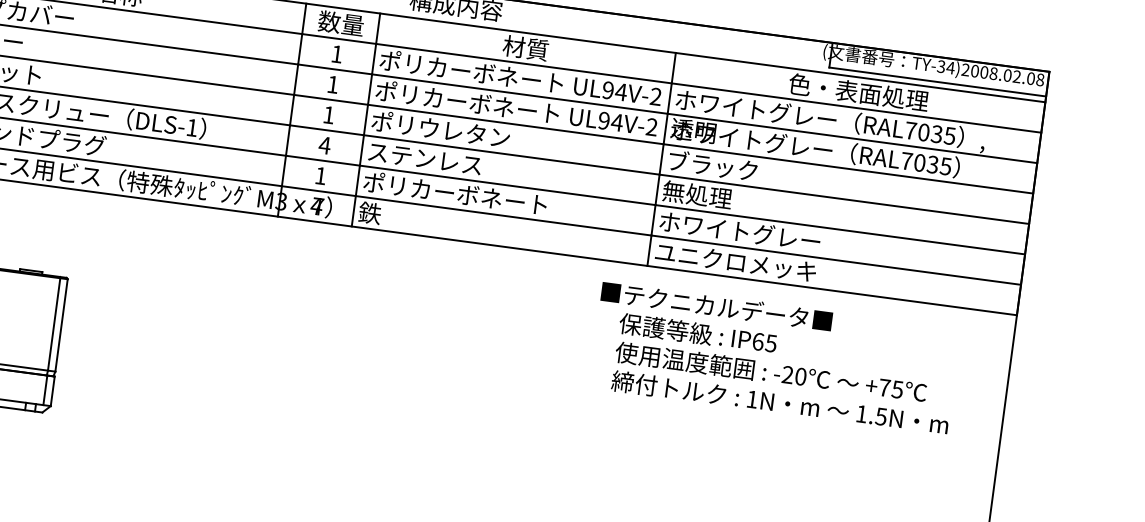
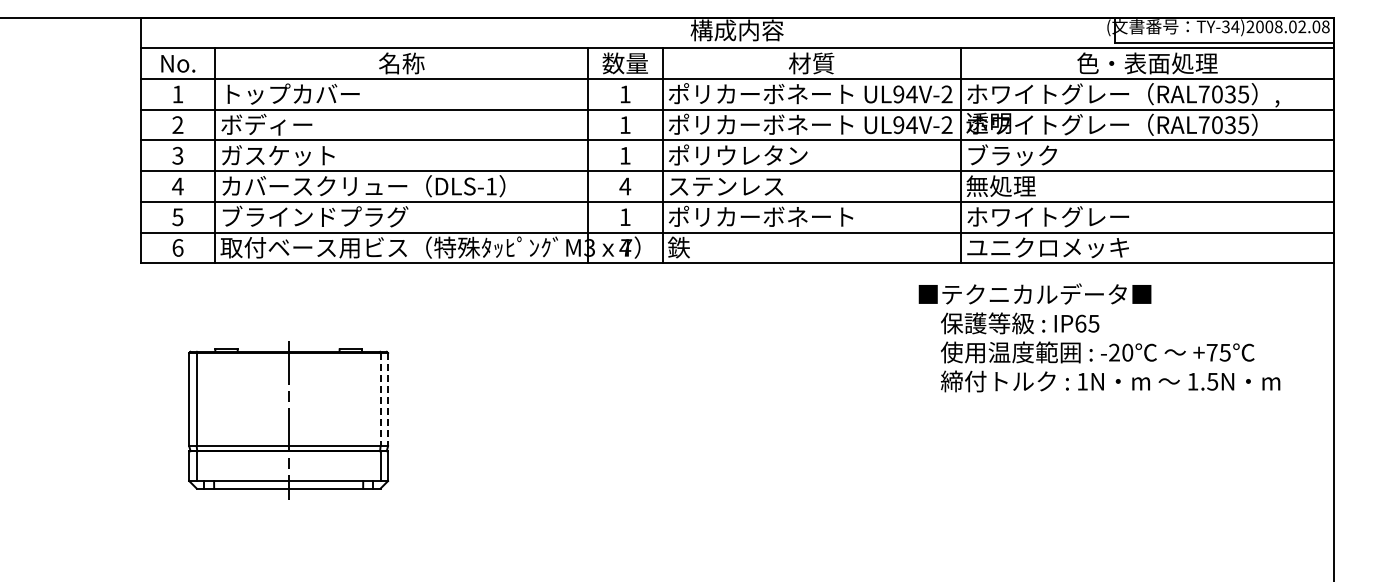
line: (54, 324) -> (380, 399), solid -> dashed
line: (61, 325) -> (388, 399), solid -> dashed

